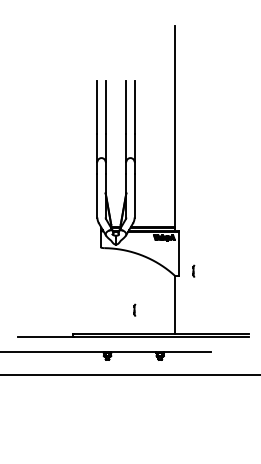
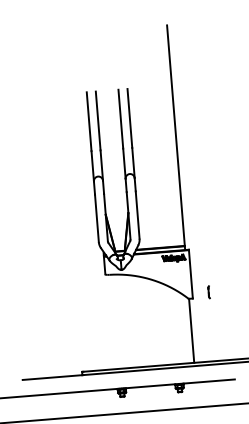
part: (134, 309) -> (147, 339), removed

